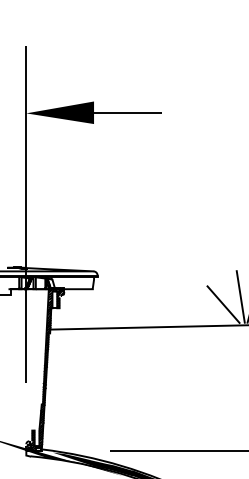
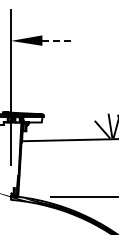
line: (128, 112) -> (58, 40), solid -> dashed

